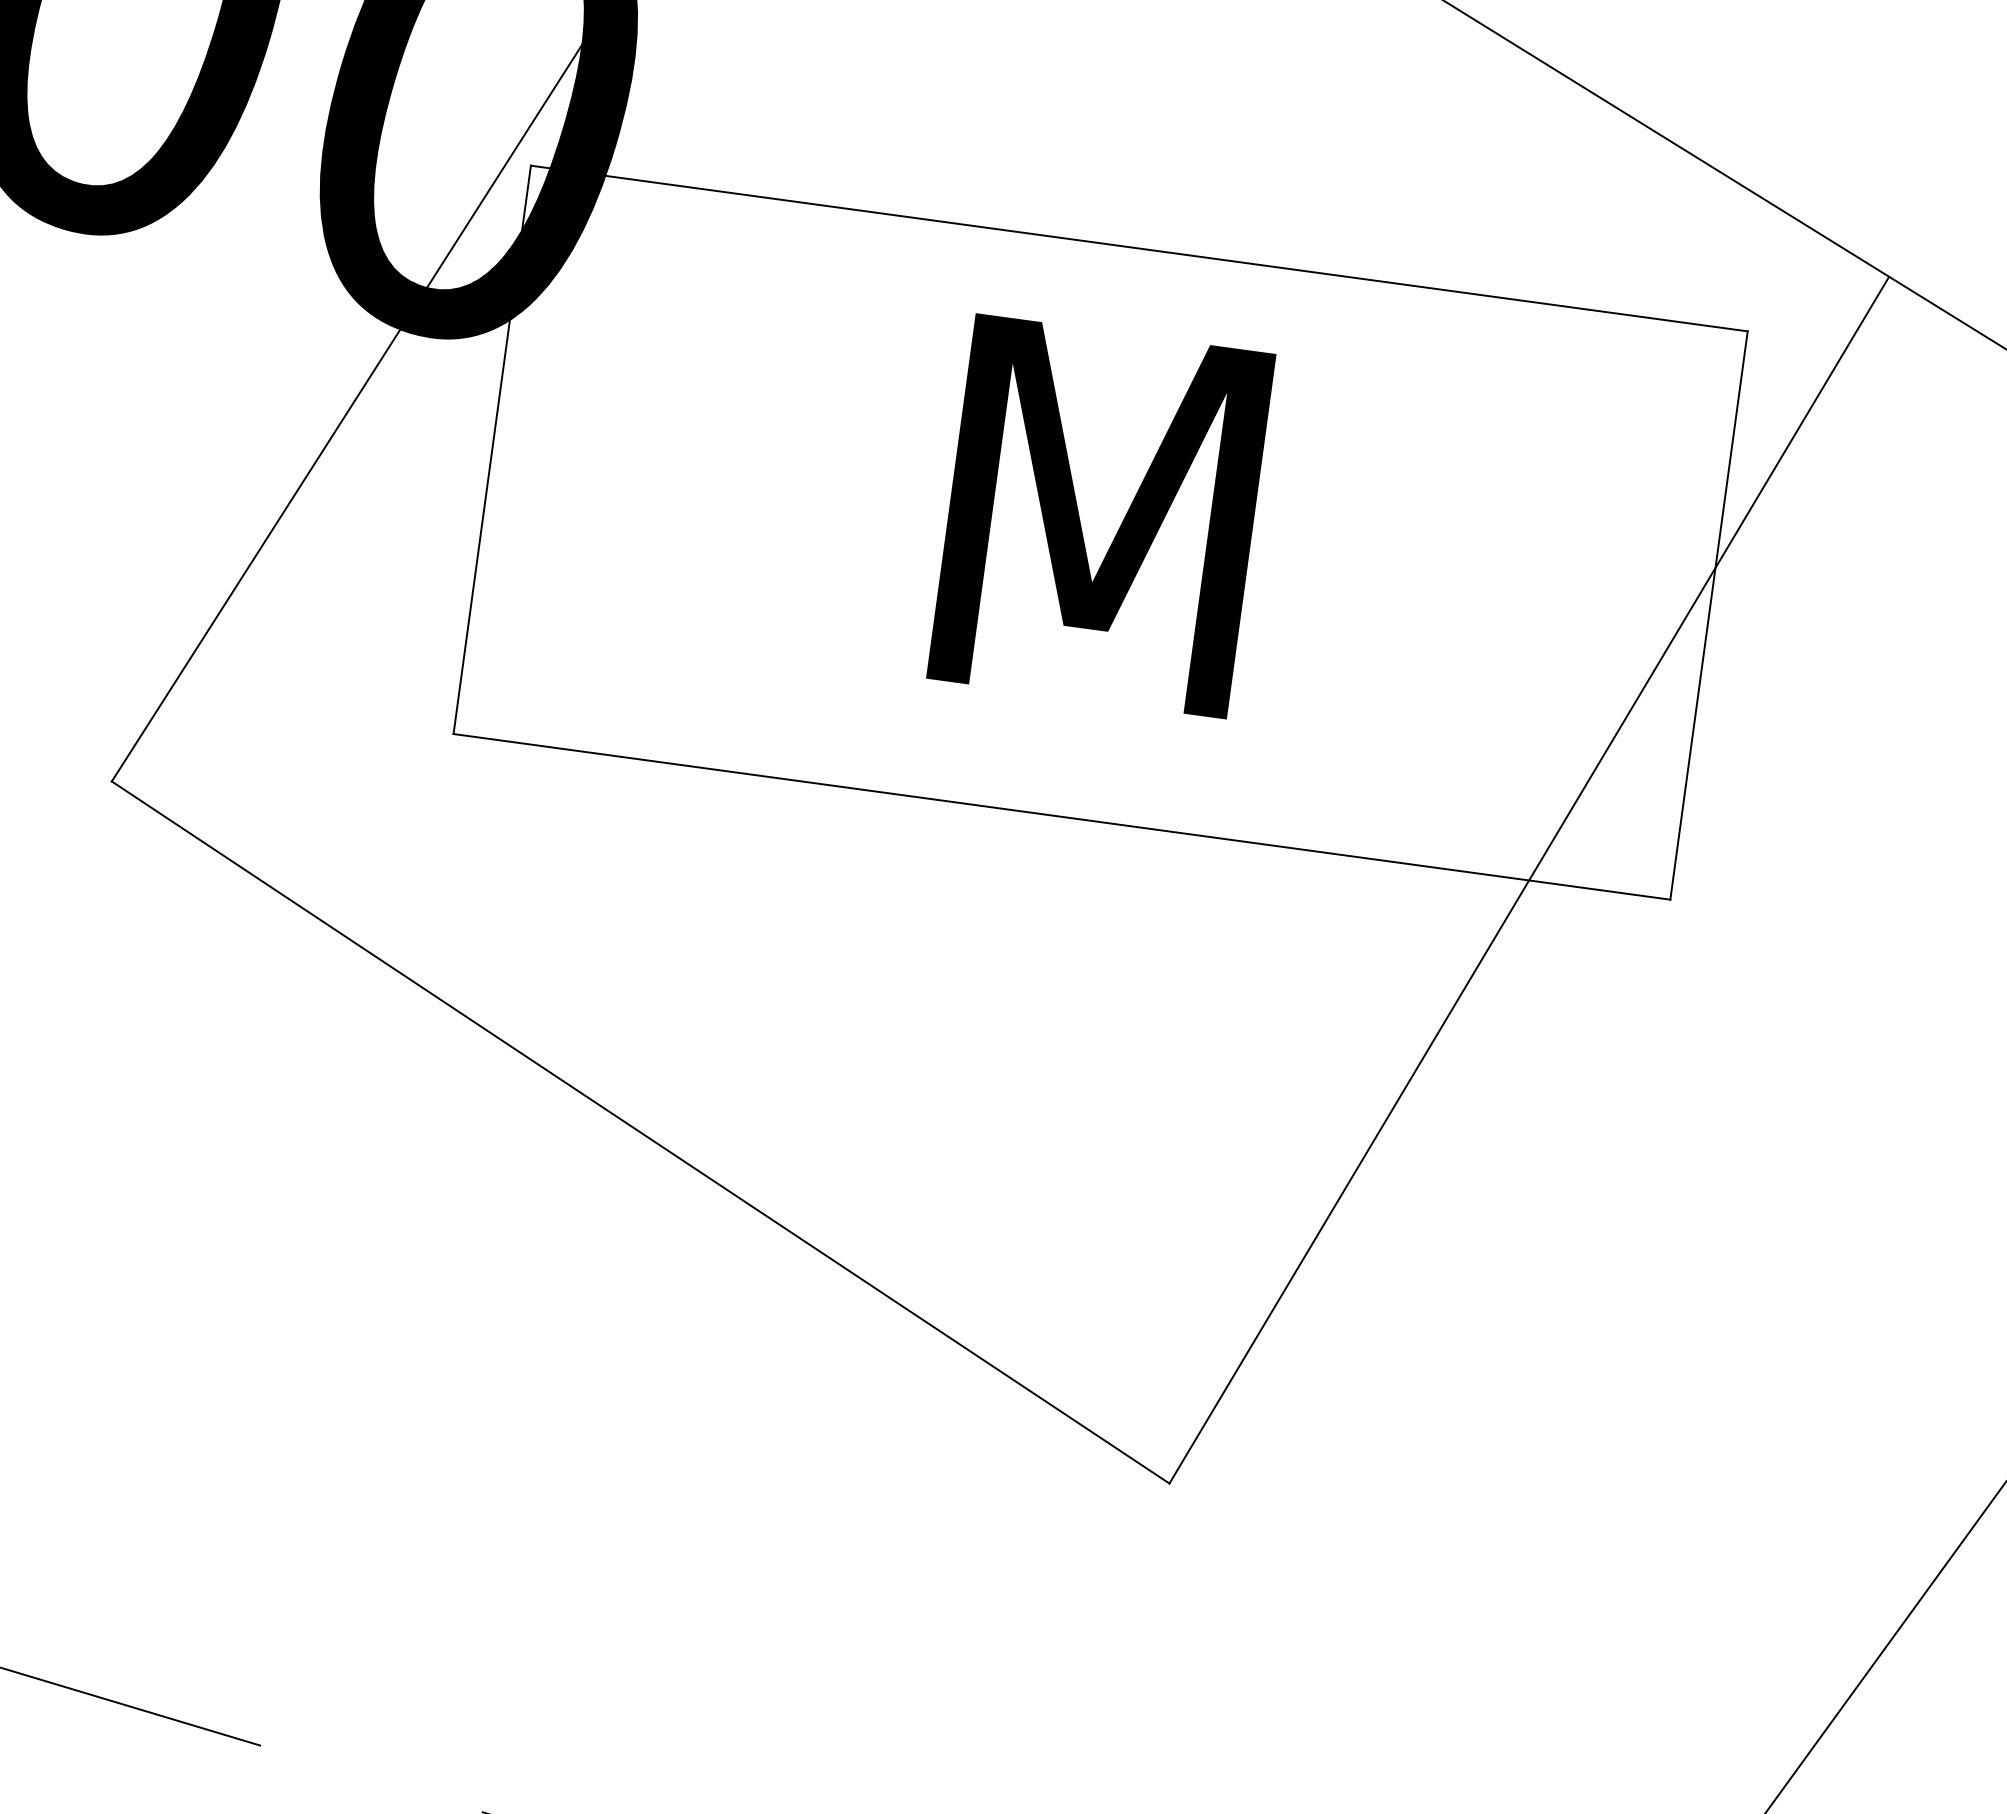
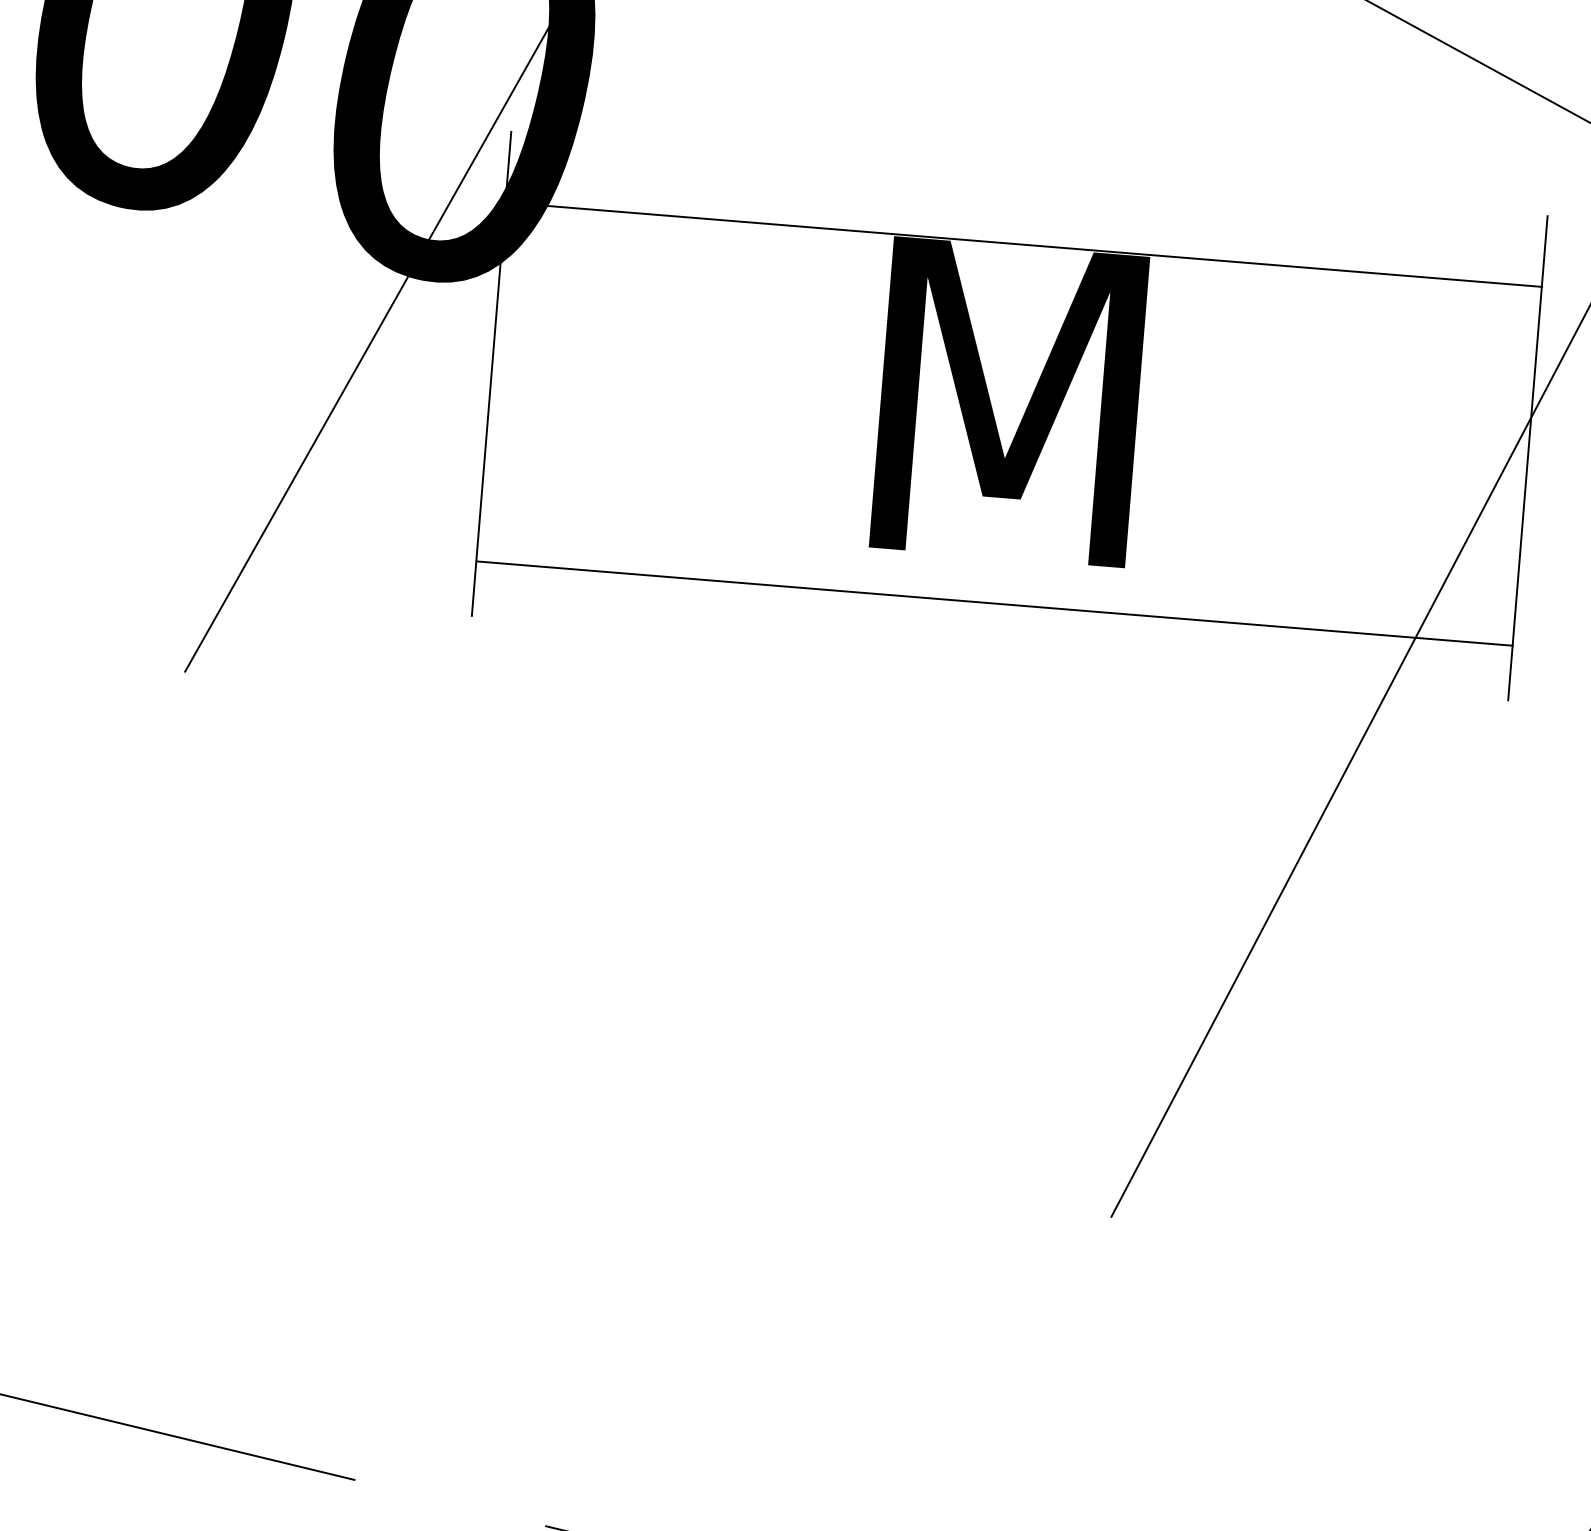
line: (1138, 248) -> (1023, 244), moved
line: (1061, 816) -> (994, 603), moved
line: (640, 1132) -> (648, 944), removed

